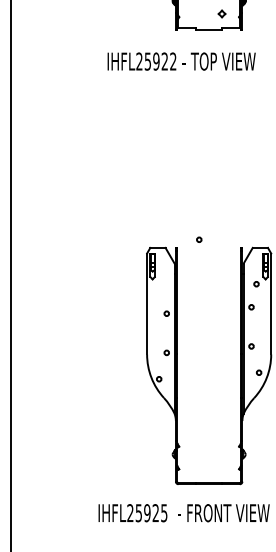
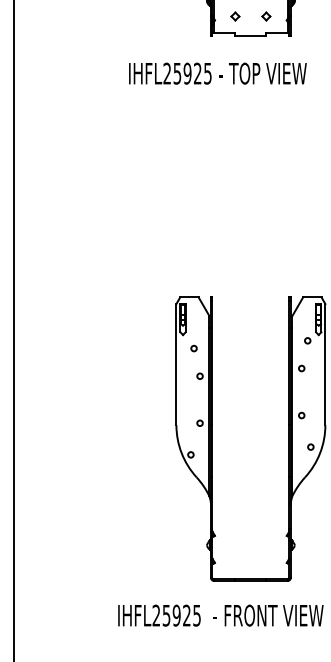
part: (196, 13) -> (235, 16), added
text: (172, 61) -> (207, 73), IHFL25922 -> IHFL25925
circle: (198, 239) -> (193, 348), moved

